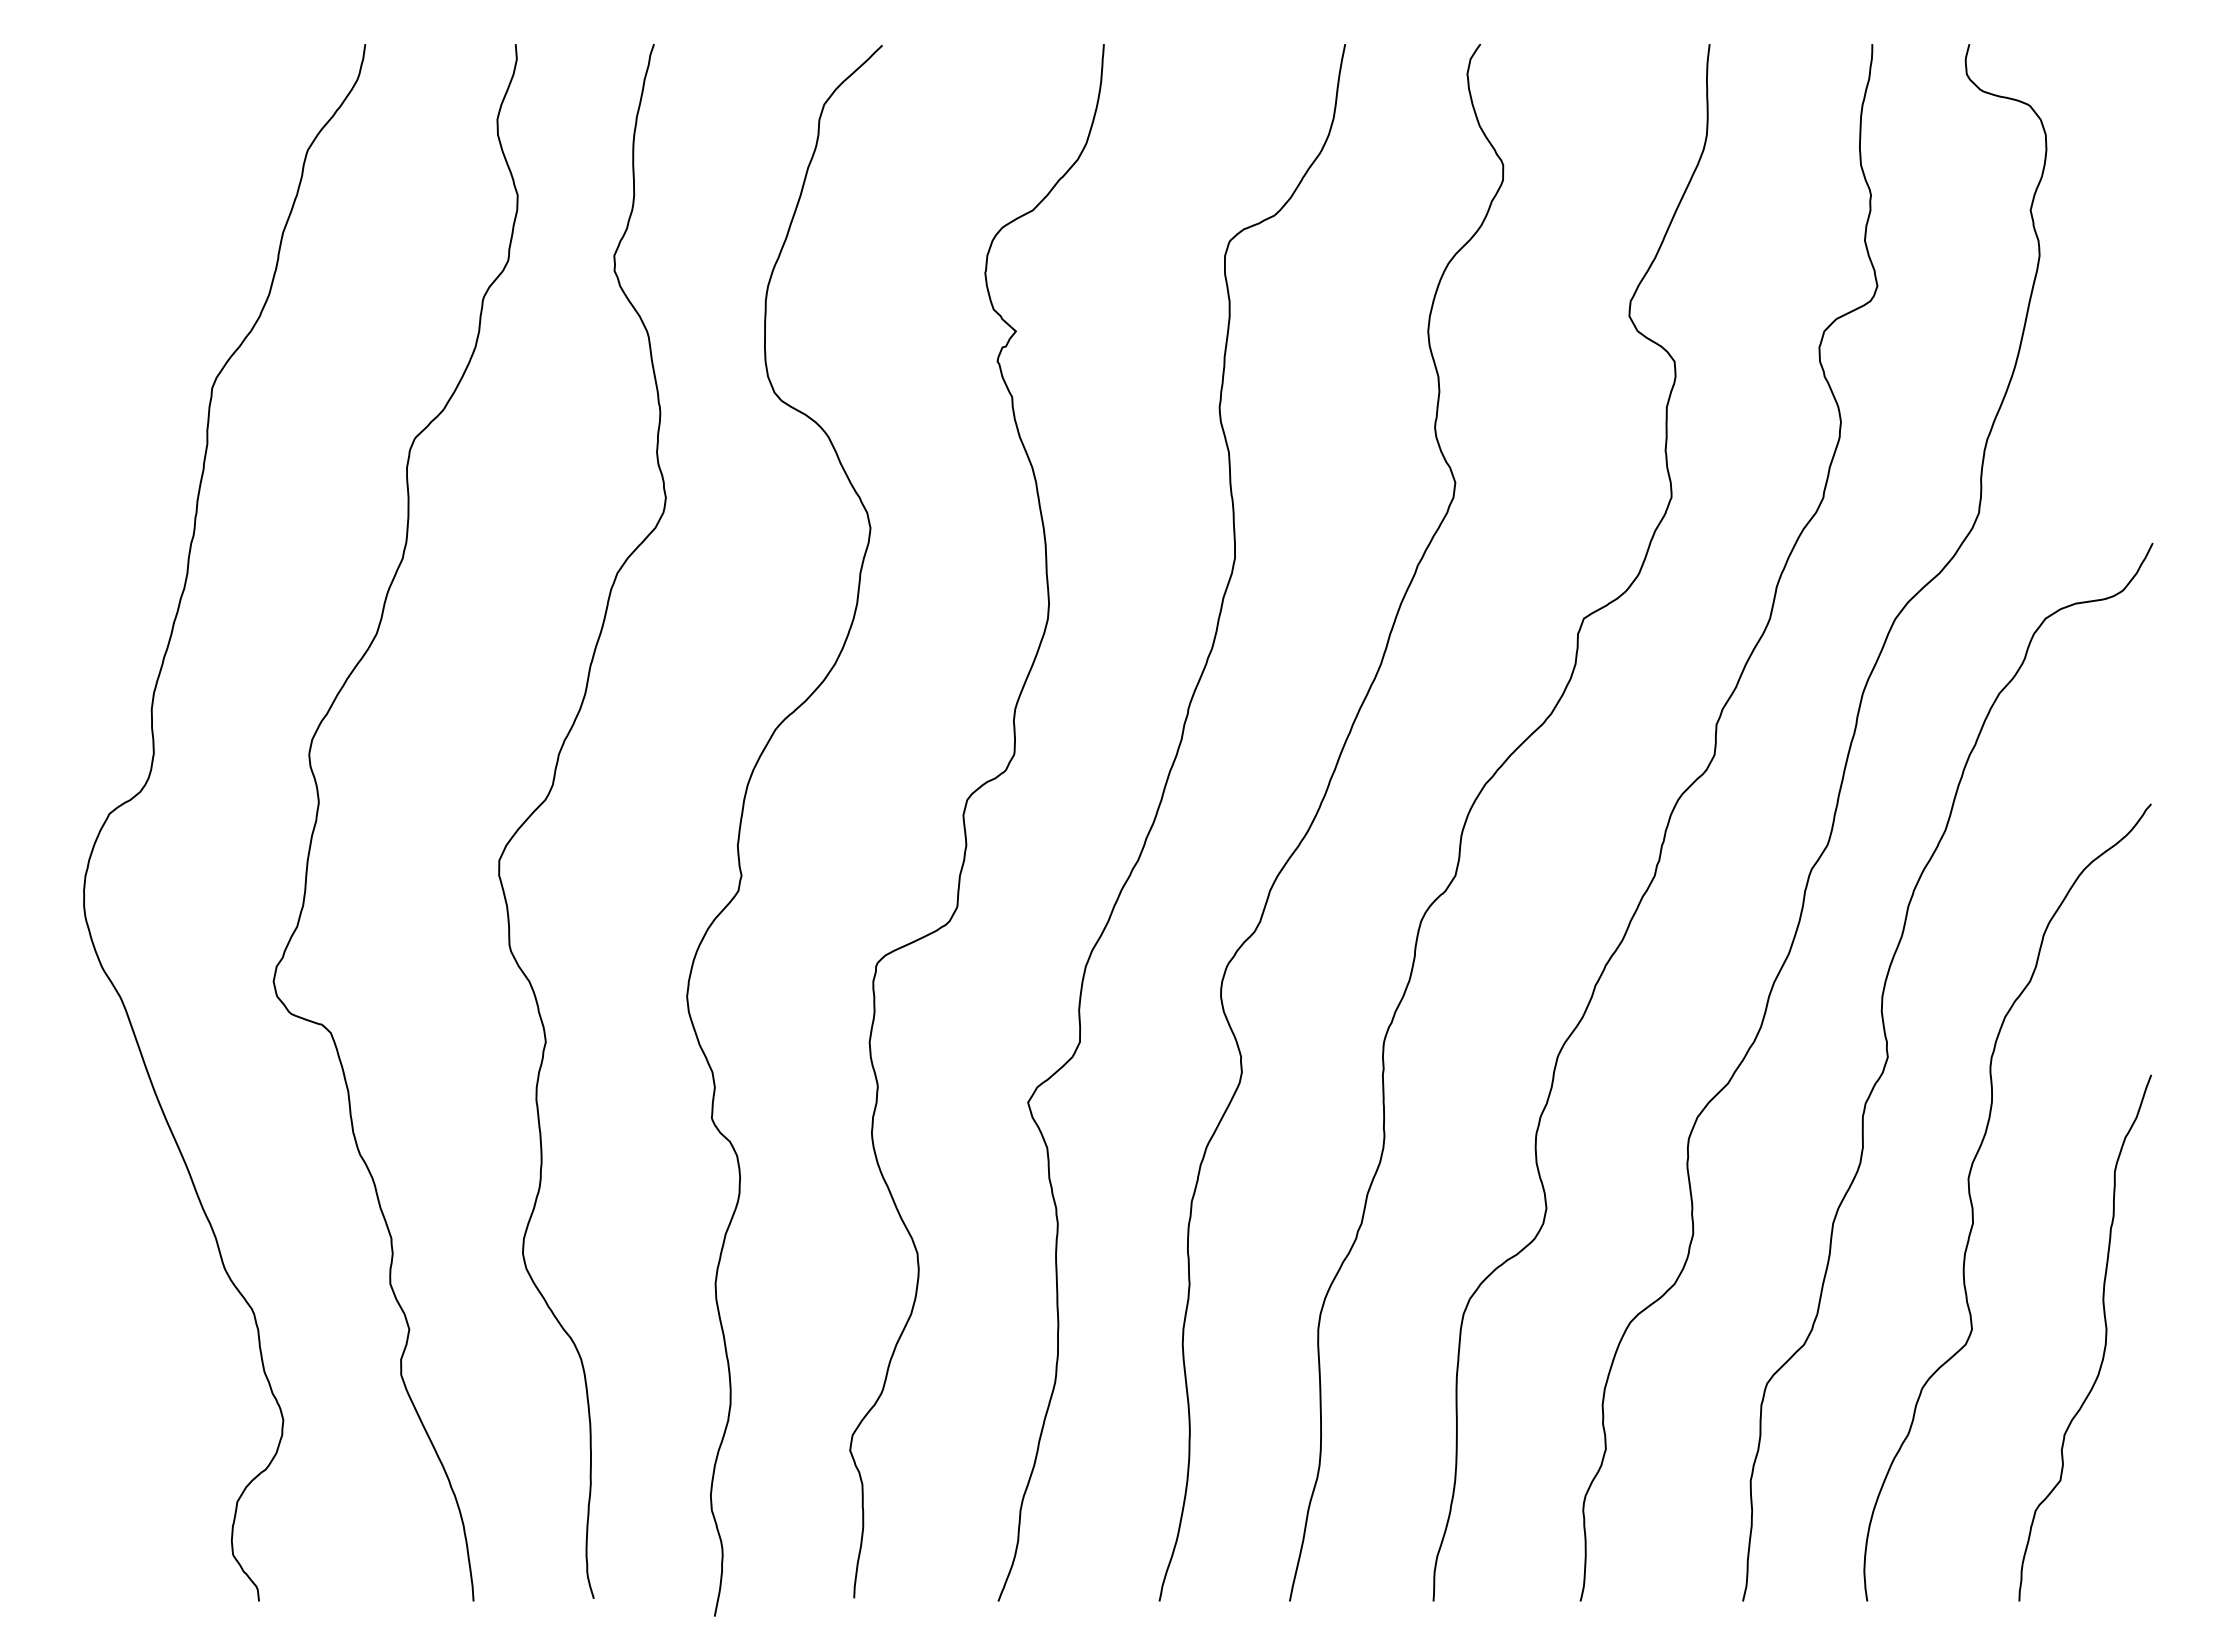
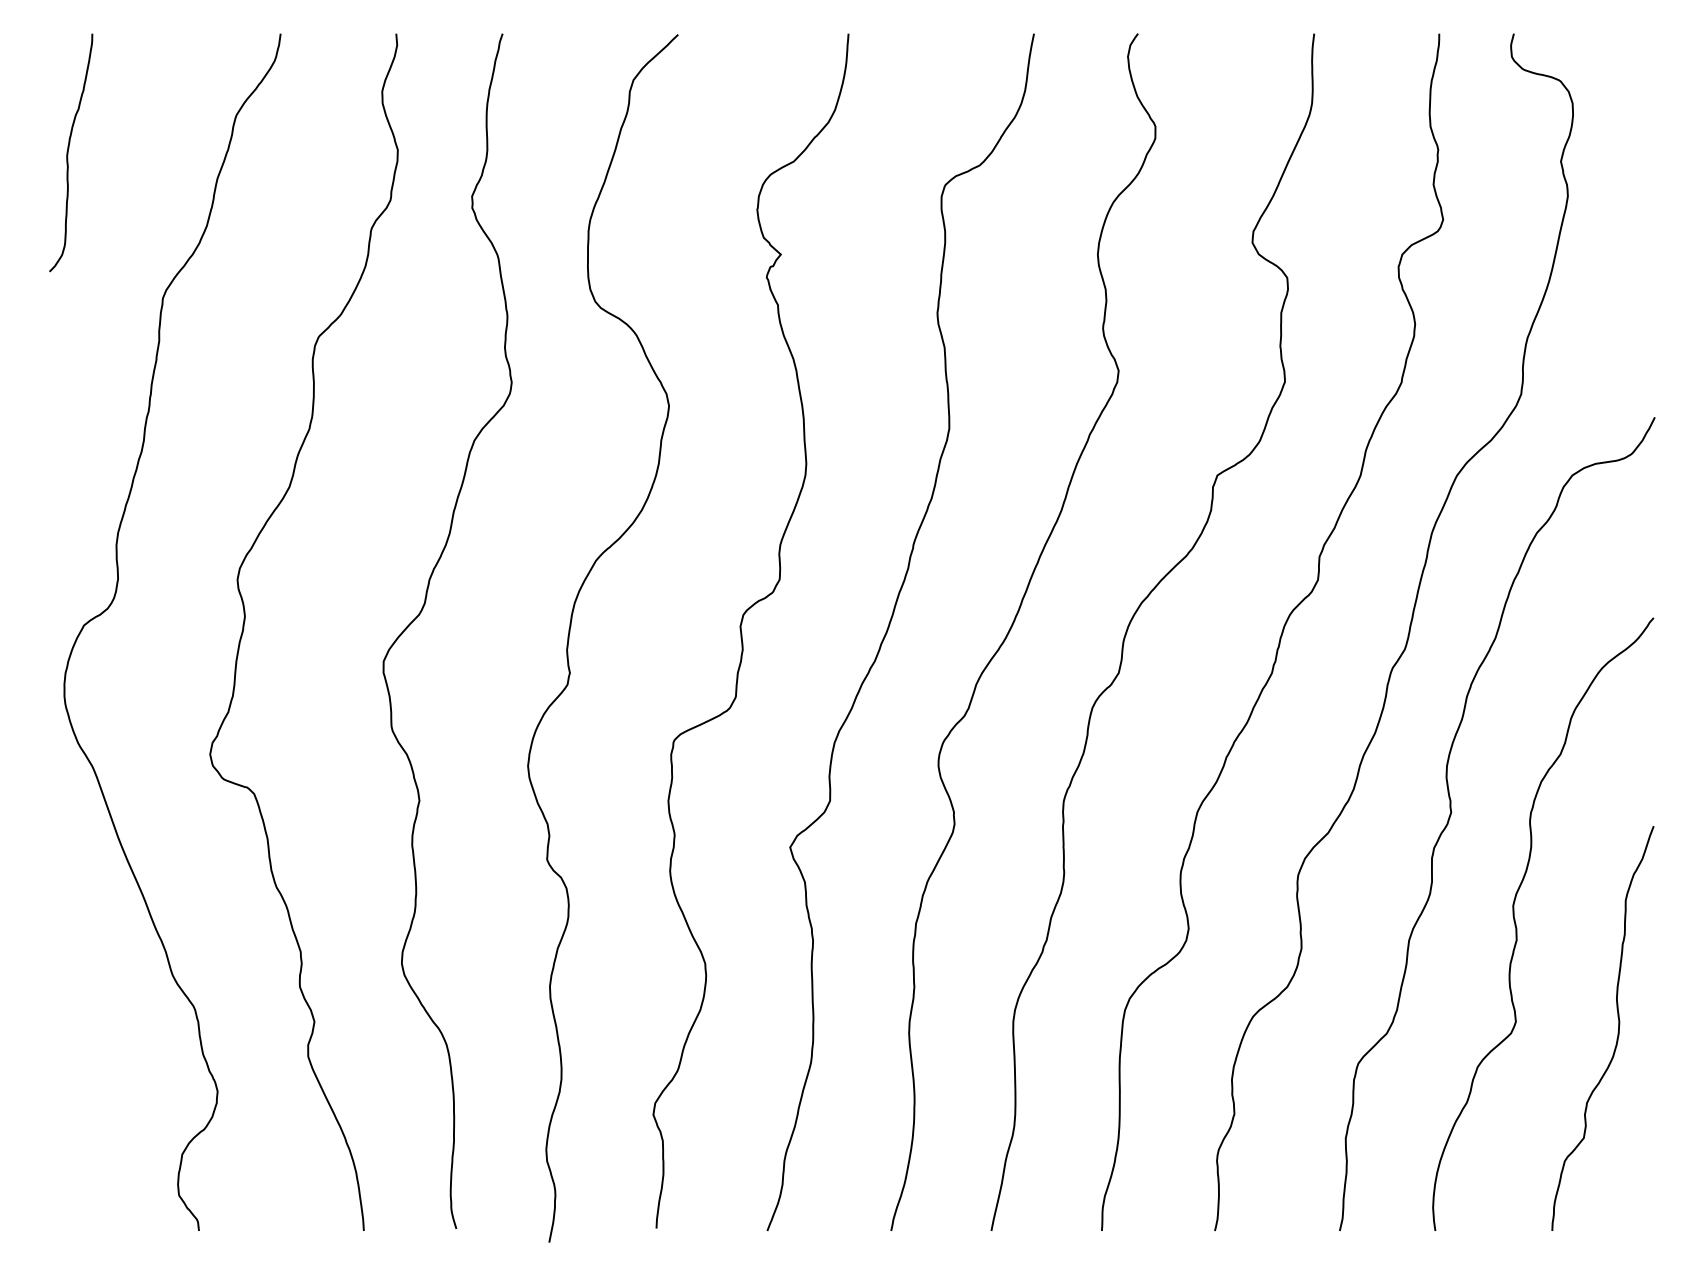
curve: (89, 198) -> (68, 152), added

